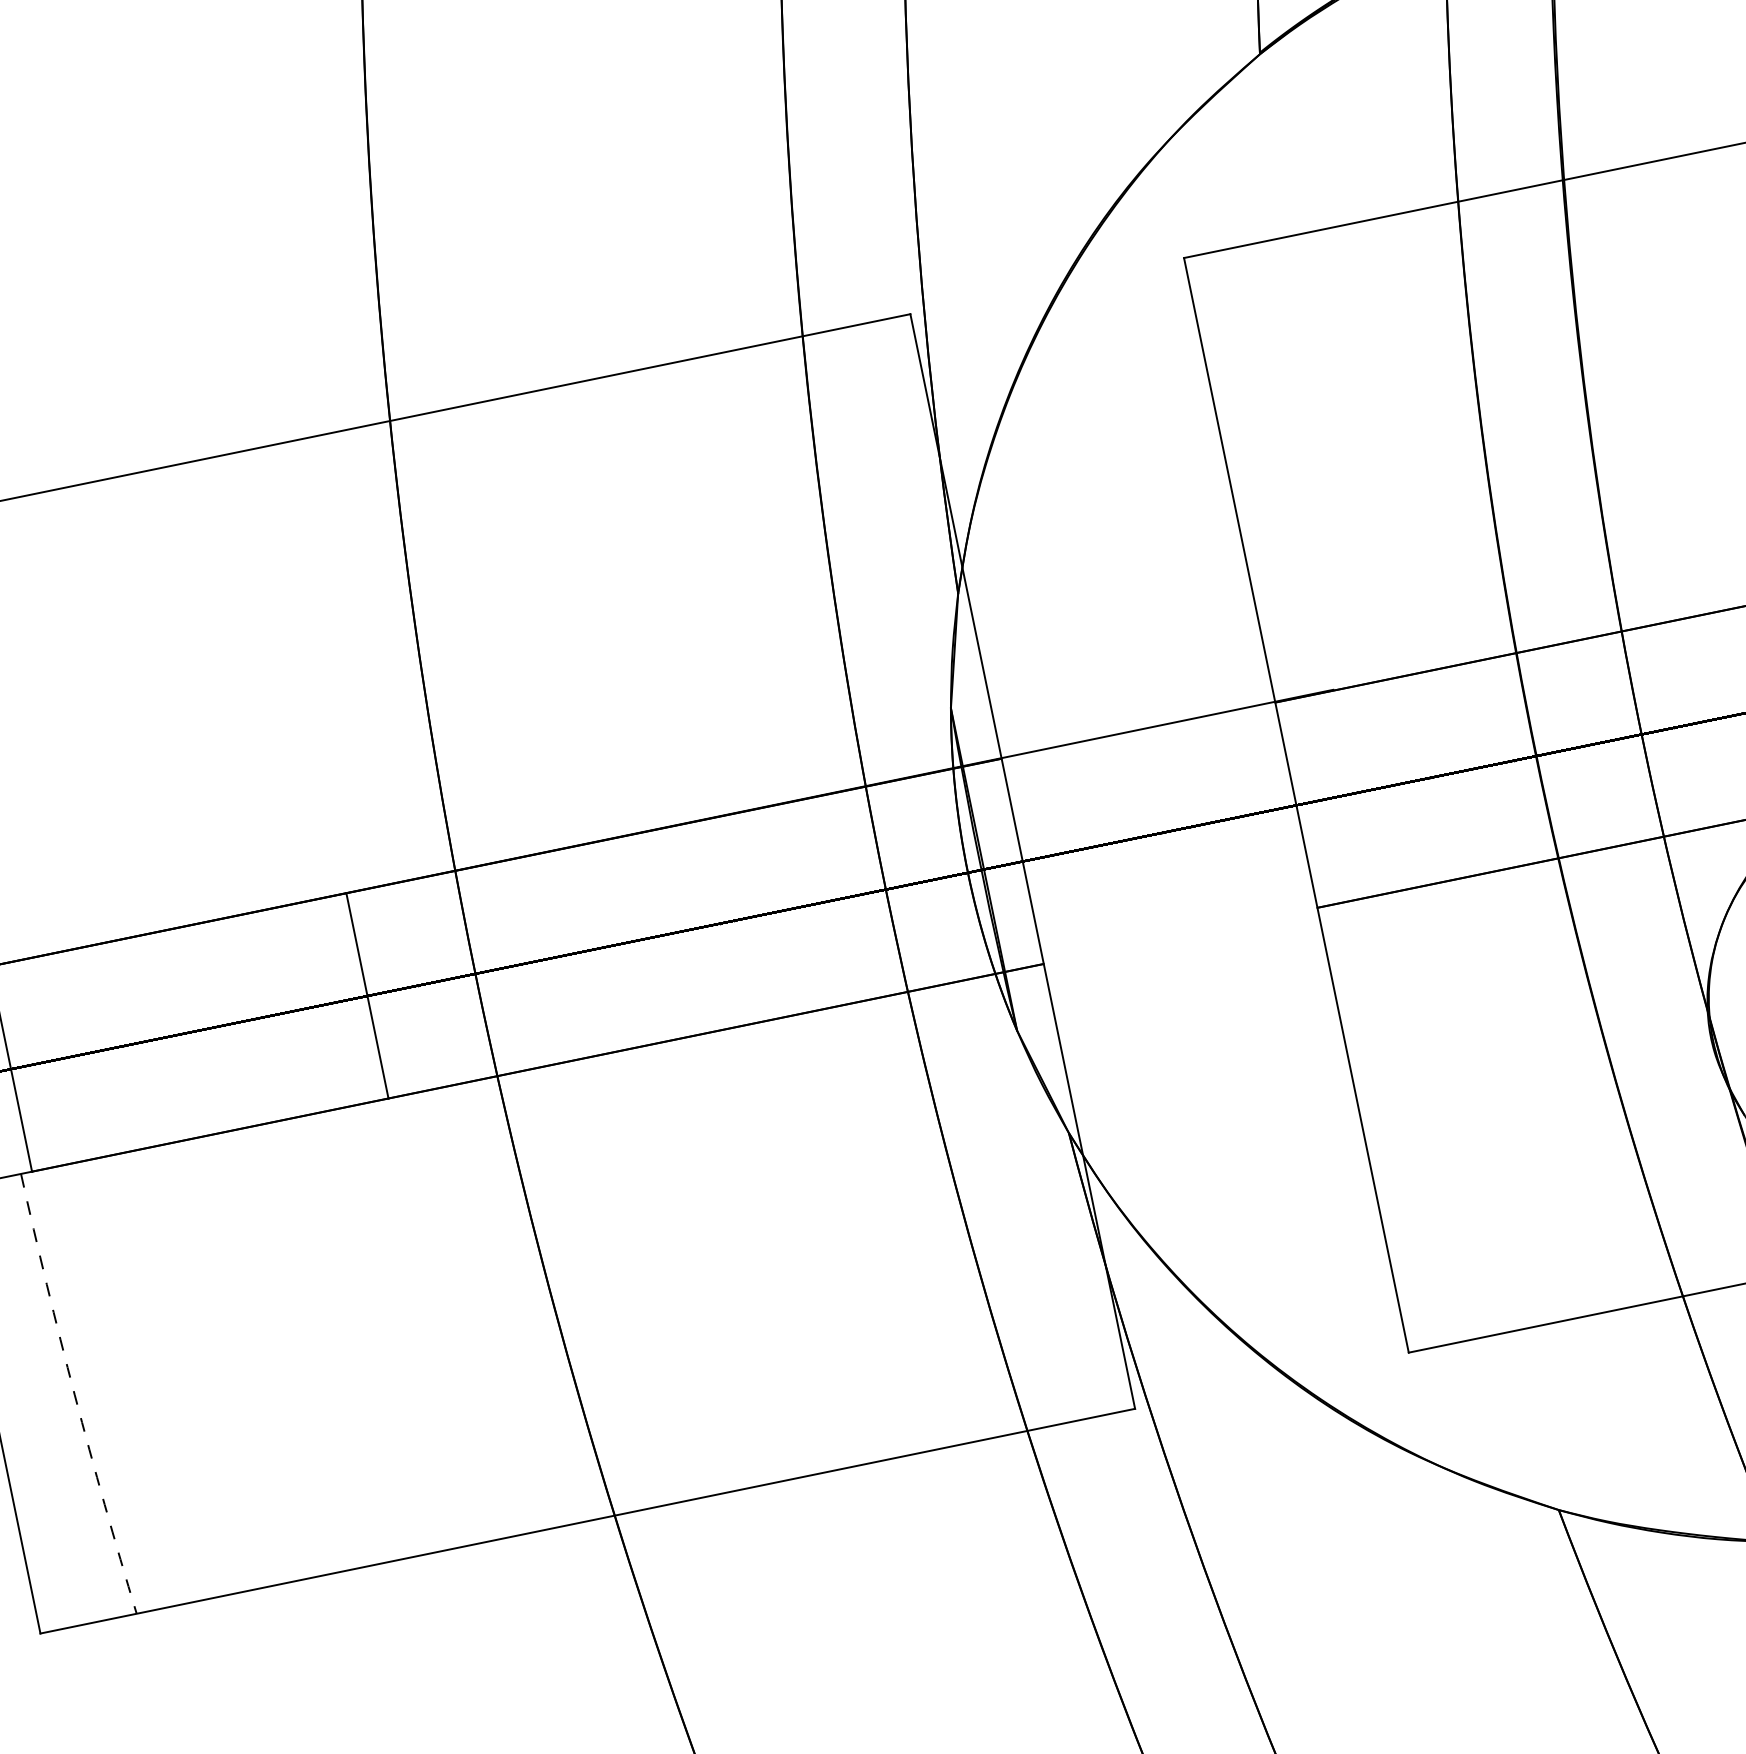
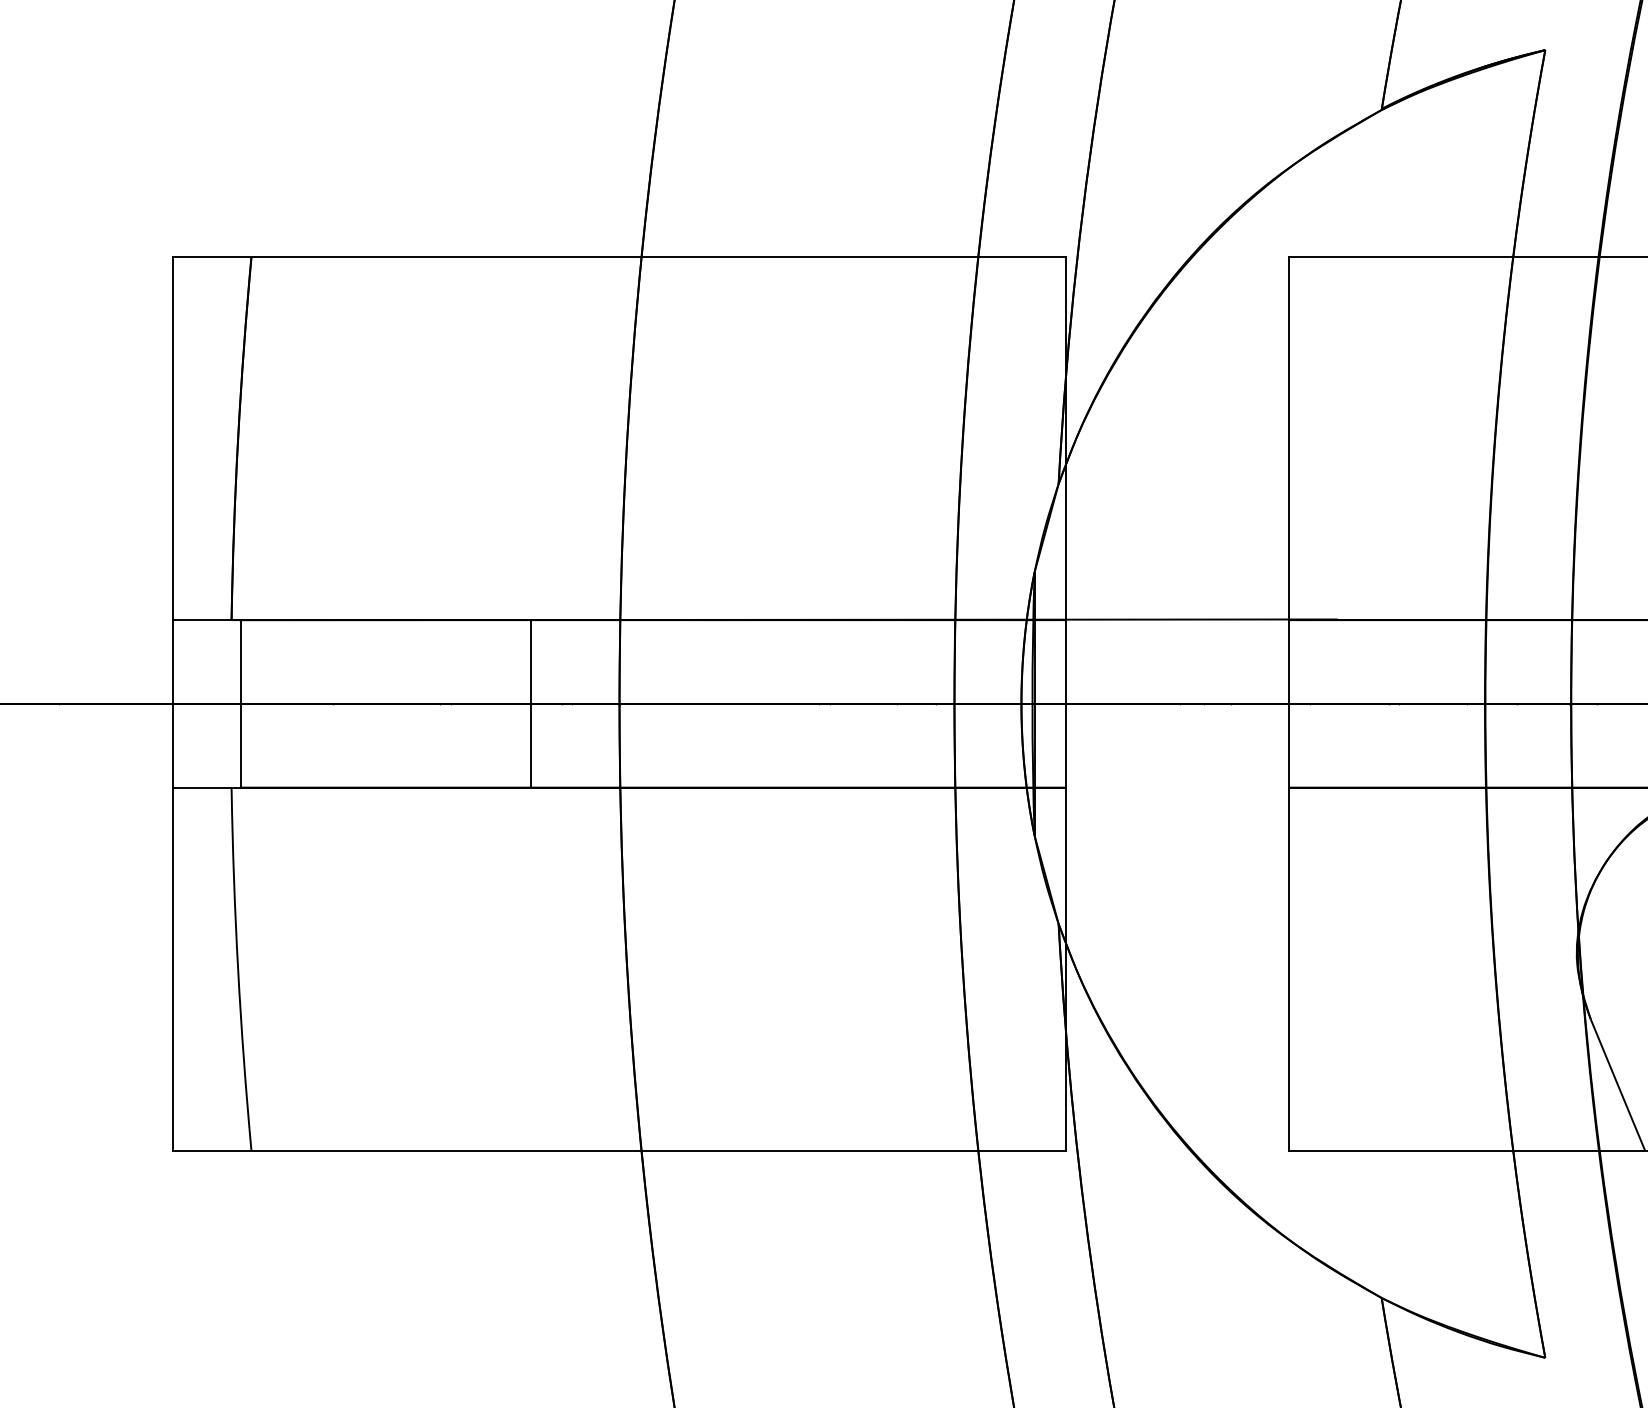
arc: (75, 1395) -> (238, 969), dashed -> solid

